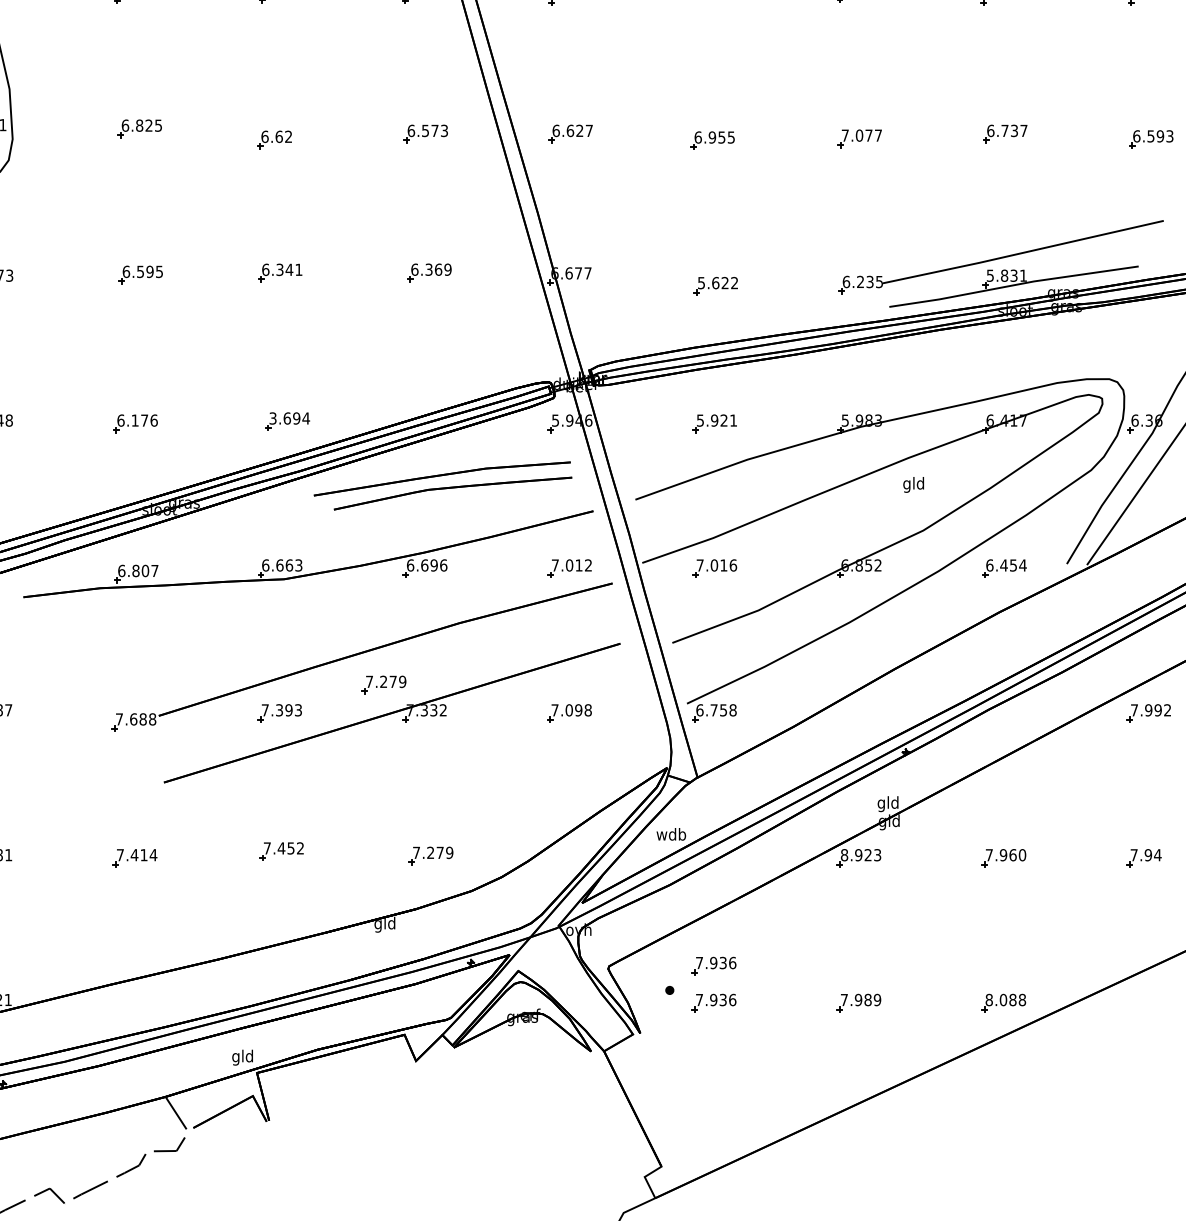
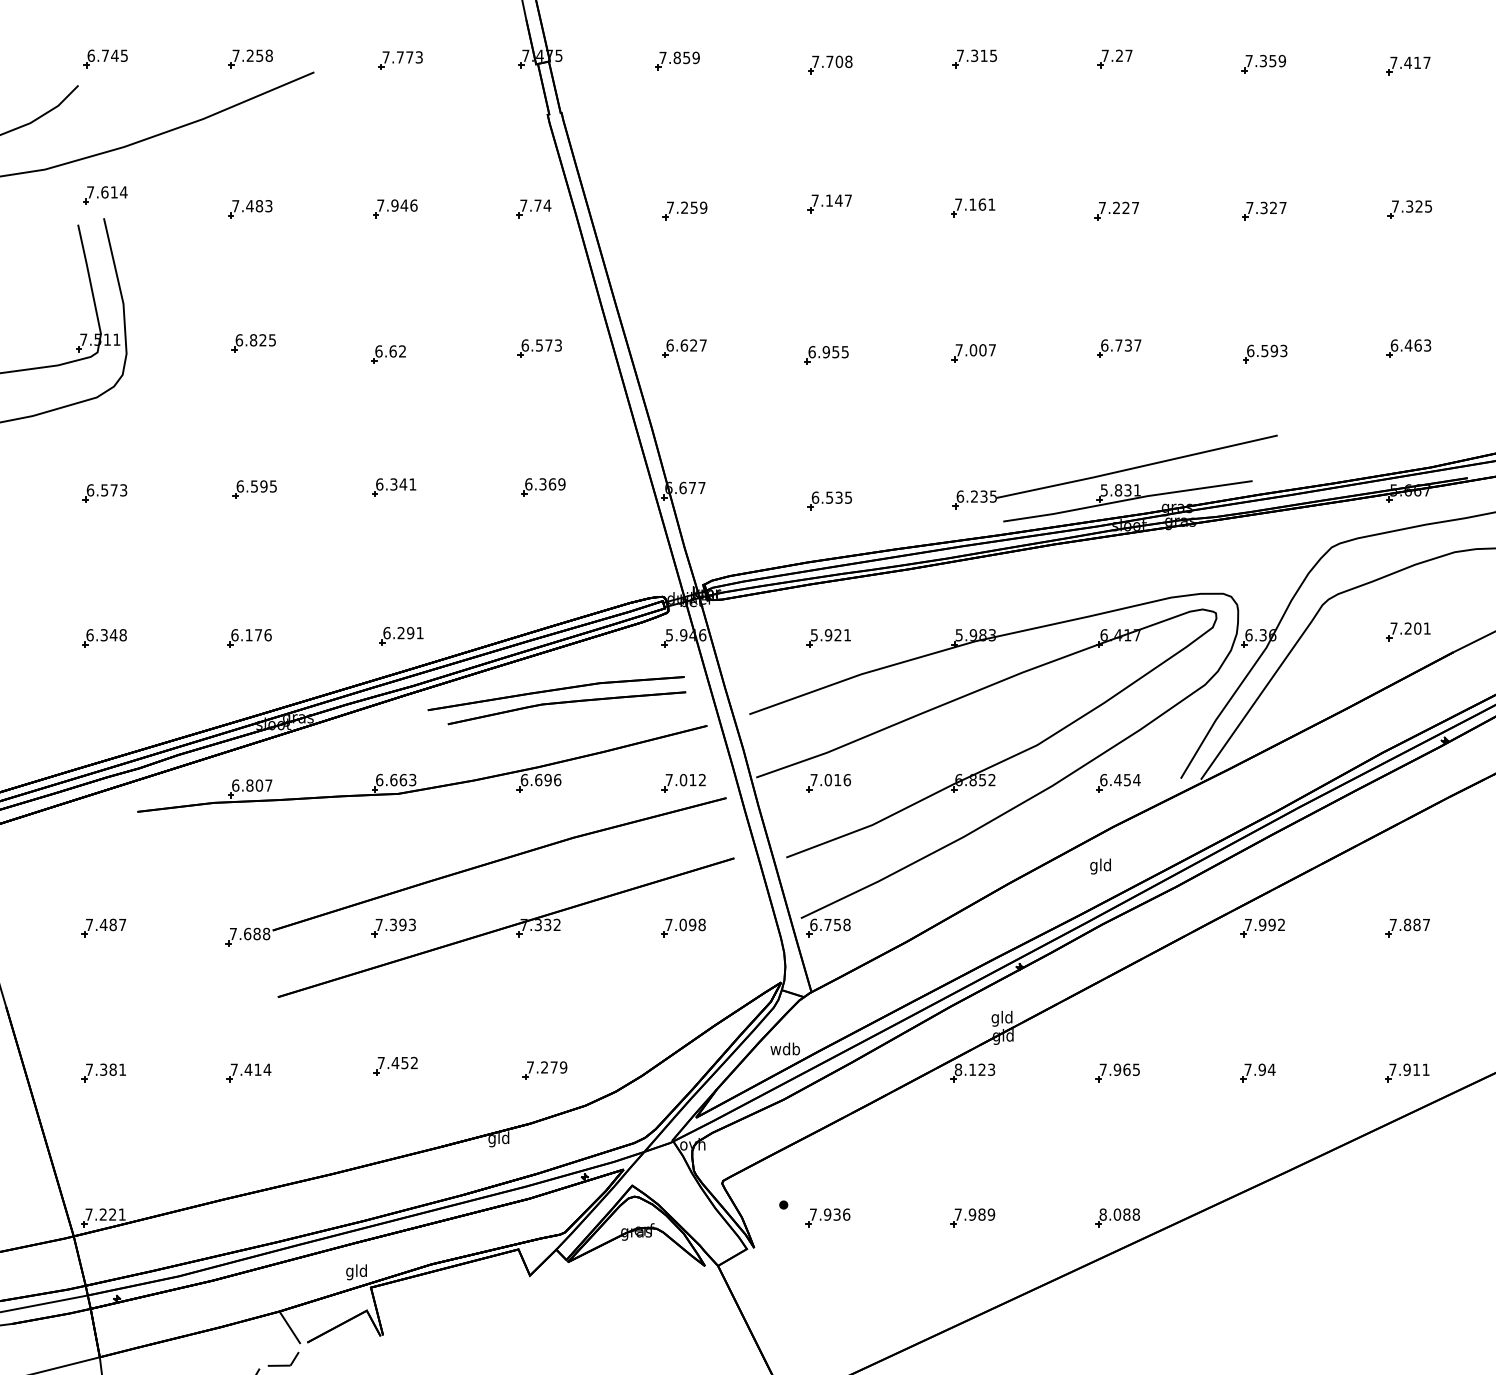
text: (868, 135) -> (982, 350), 7.077 -> 7.007
text: (717, 282) -> (831, 497), 5.622 -> 6.535
text: (289, 417) -> (403, 632), 3.694 -> 6.291
text: (913, 484) -> (1100, 866), moved
part: (383, 684) -> (497, 899), removed
text: (858, 854) -> (972, 1069), 8.923 -> 8.123
text: (1022, 854) -> (1136, 1069), 7.960 -> 7.965
part: (713, 965) -> (827, 1180), removed

